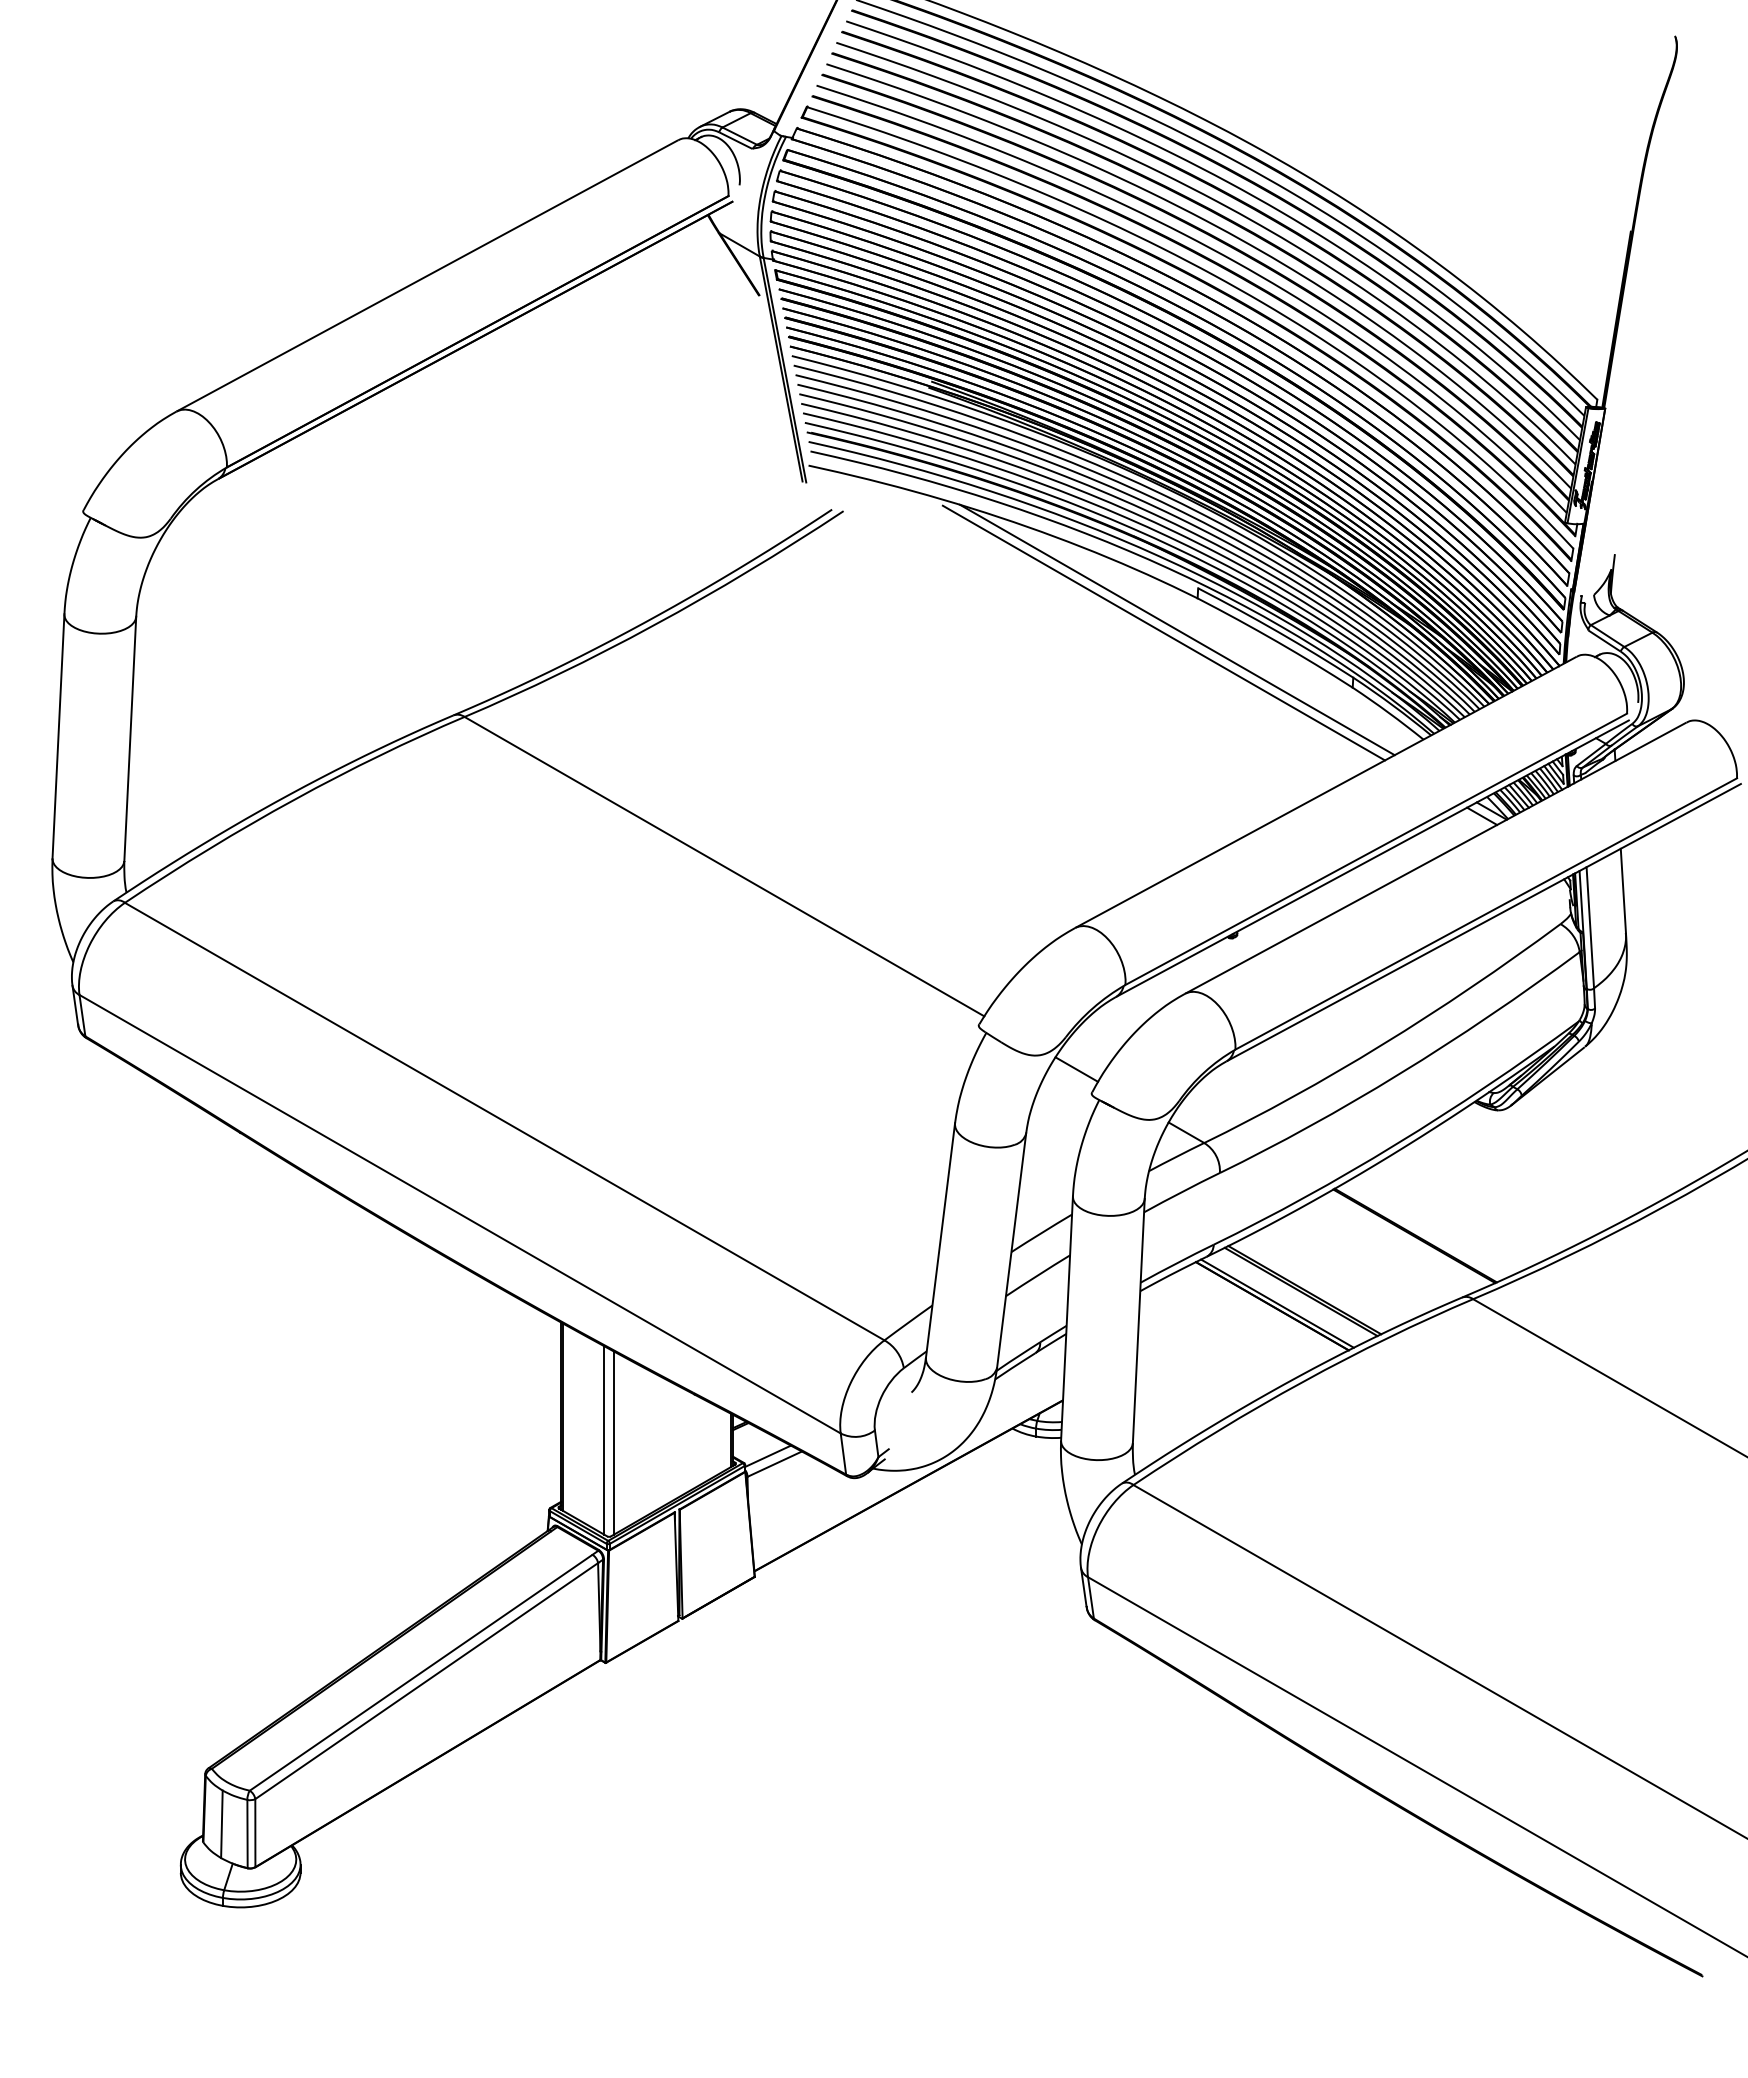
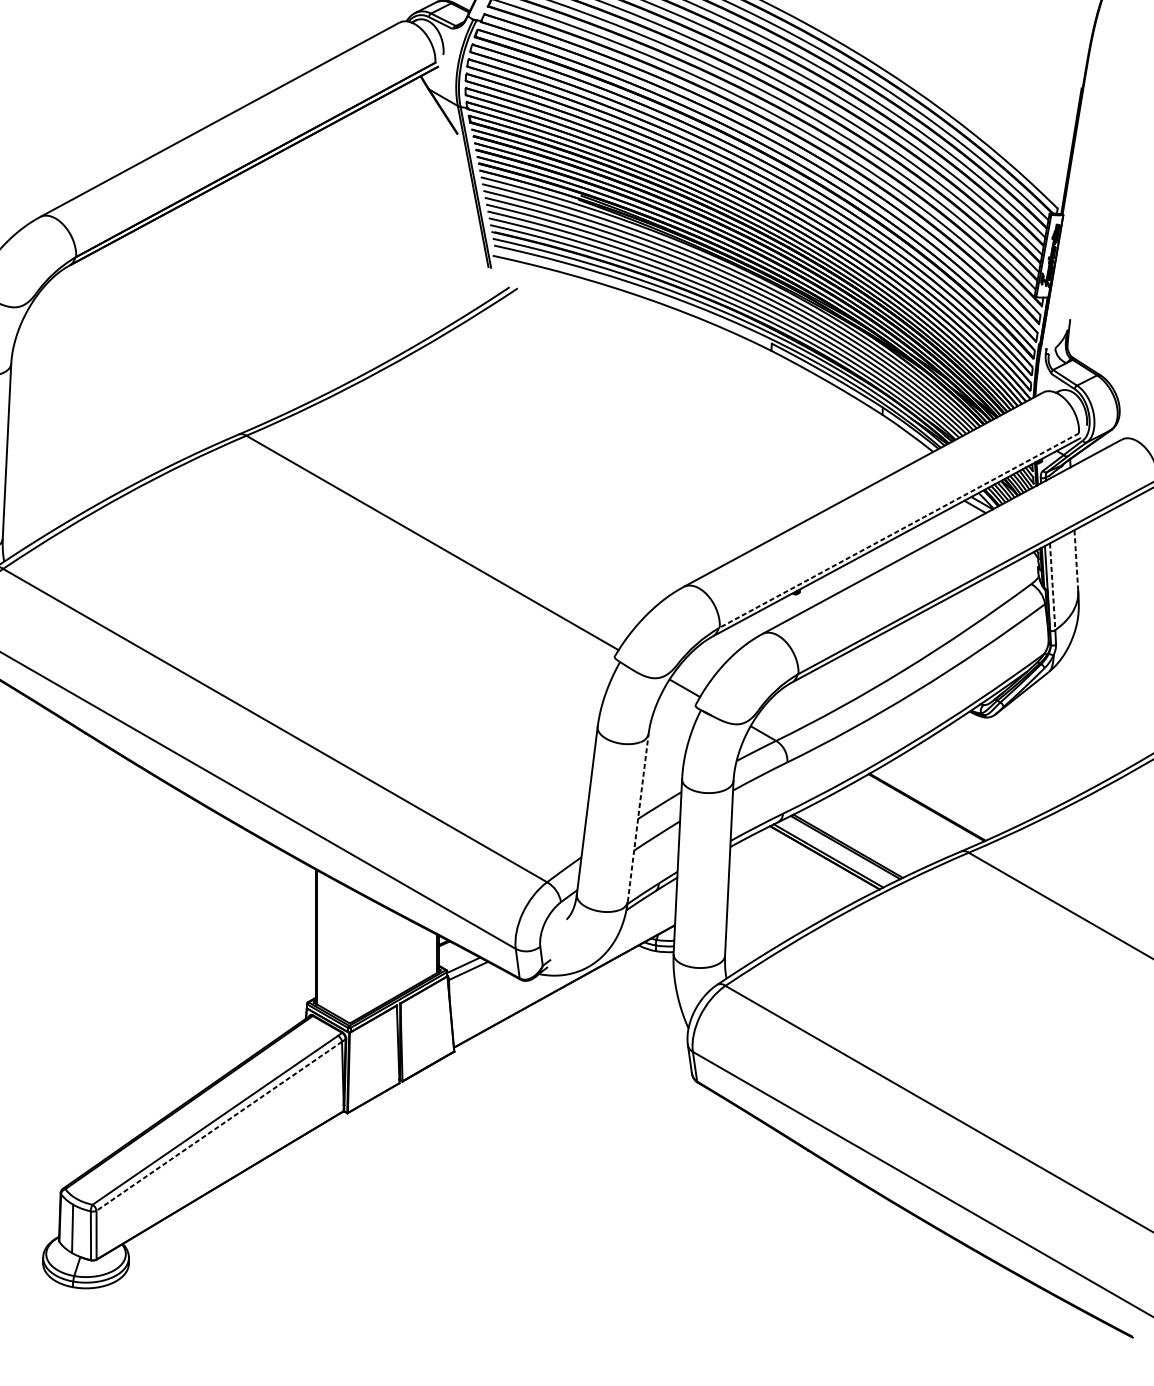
line: (1176, 629) -> (756, 373), removed
line: (1163, 632) -> (746, 375), removed
line: (1375, 849) -> (898, 530), solid -> dashed
line: (1623, 890) -> (1076, 560), solid -> dashed
line: (1590, 927) -> (1052, 586), solid -> dashed
line: (1011, 1250) -> (638, 817), solid -> dashed
line: (604, 1440) -> (346, 953), removed
line: (614, 1442) -> (353, 955), removed
line: (426, 1681) -> (219, 1126), solid -> dashed

